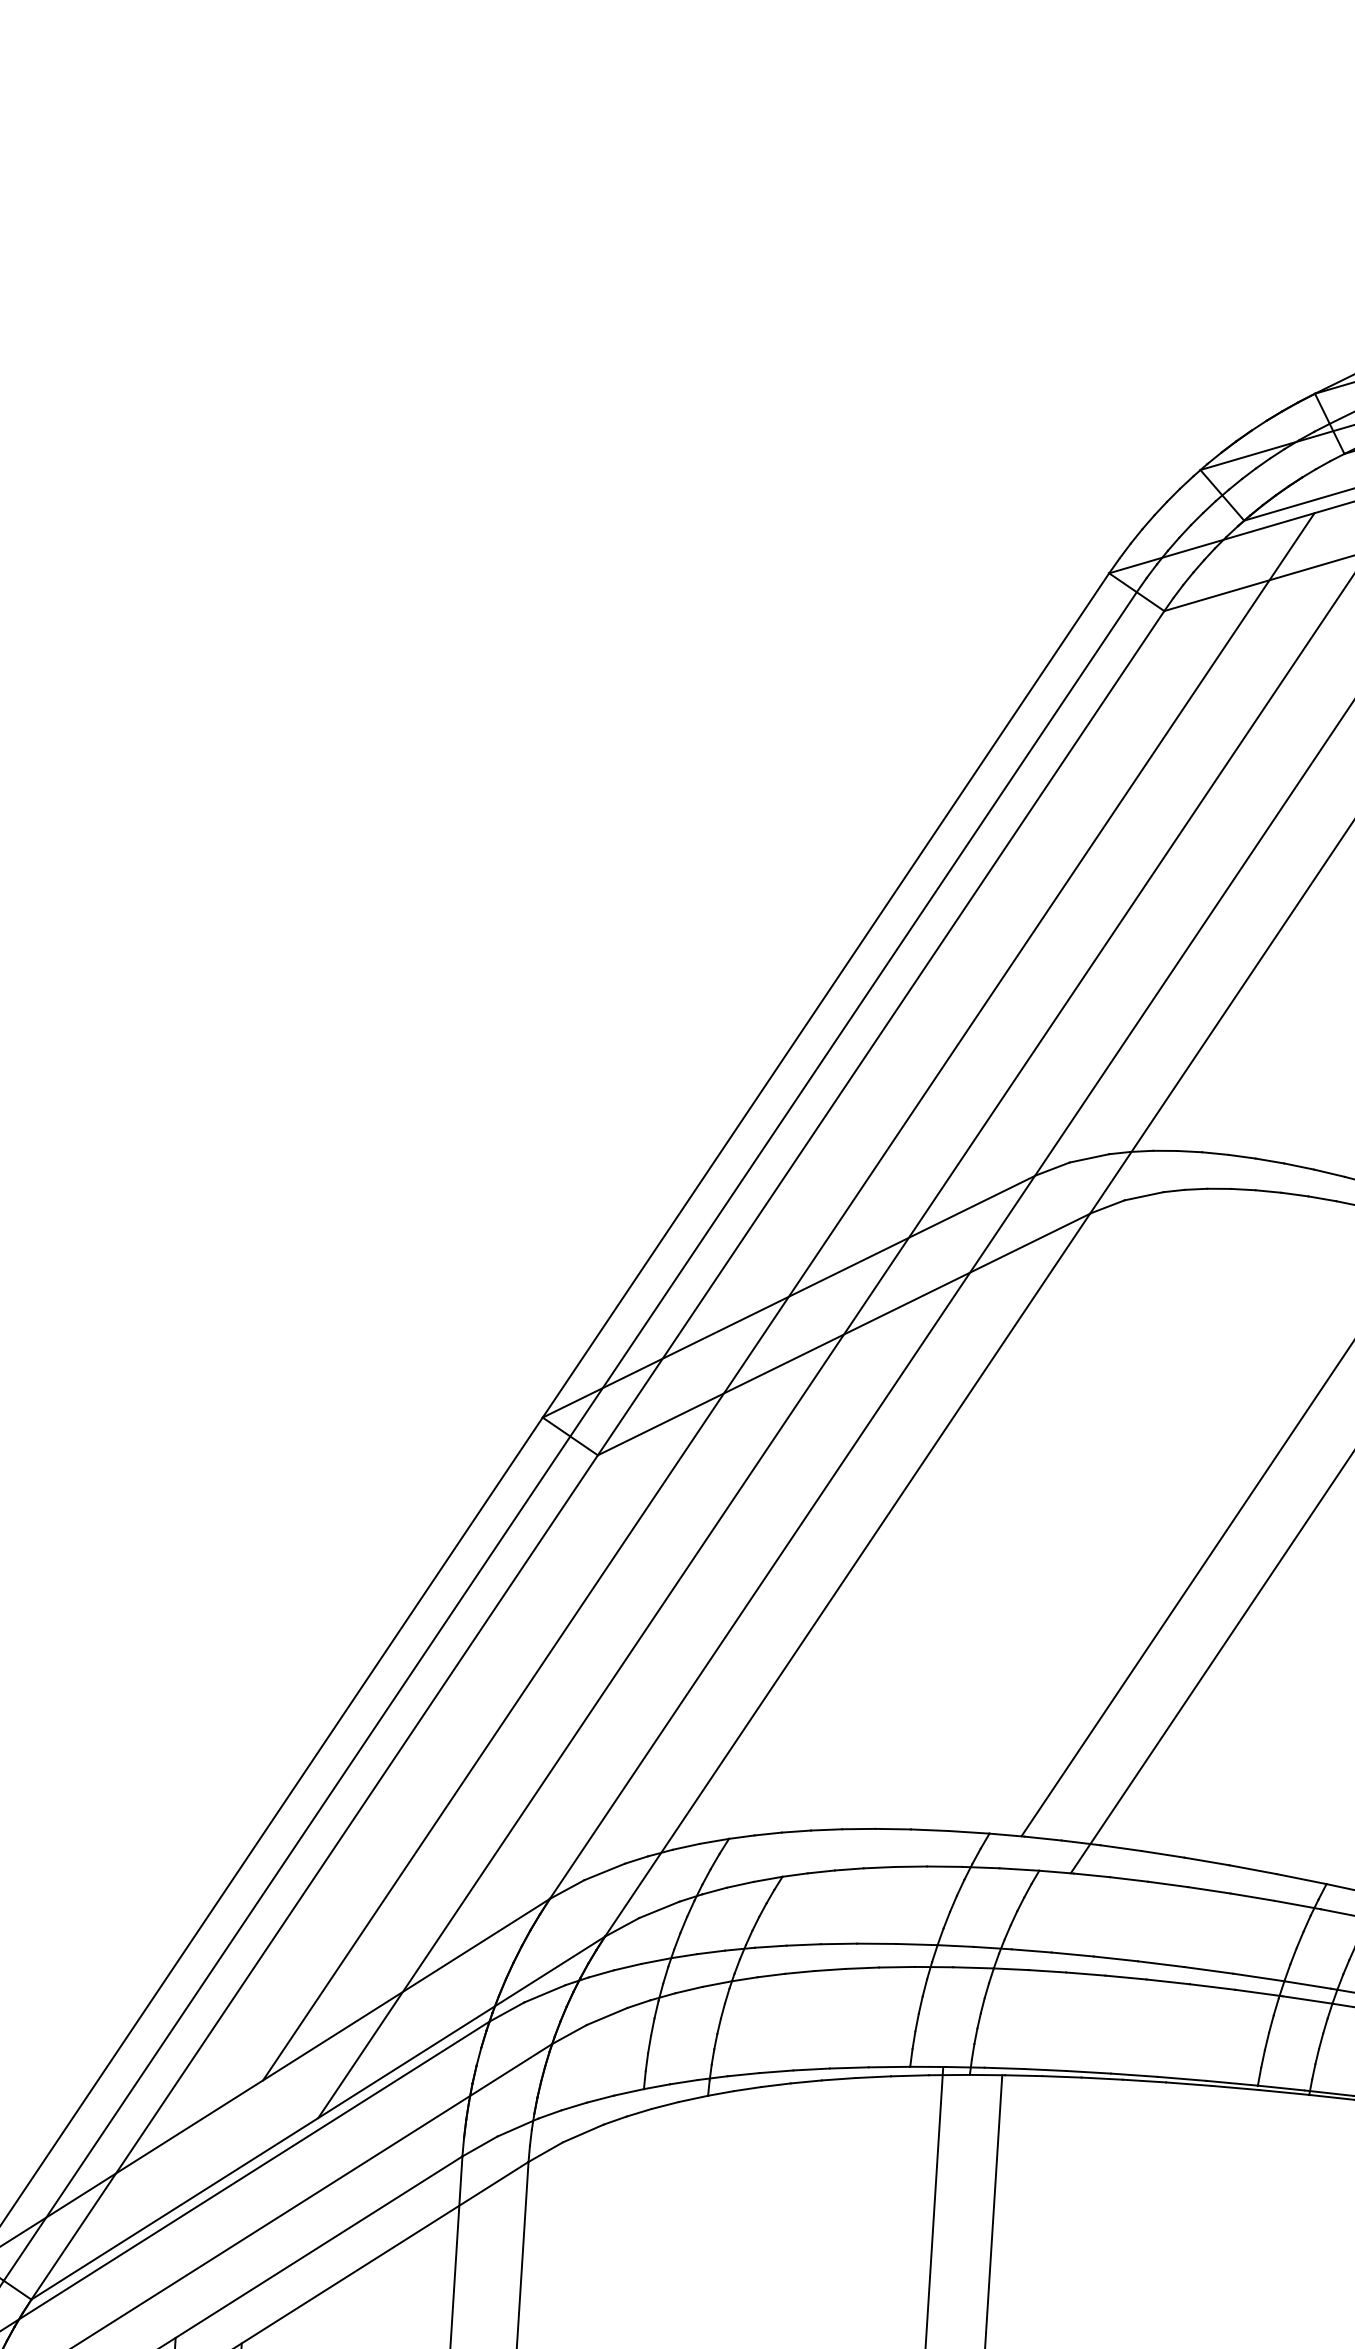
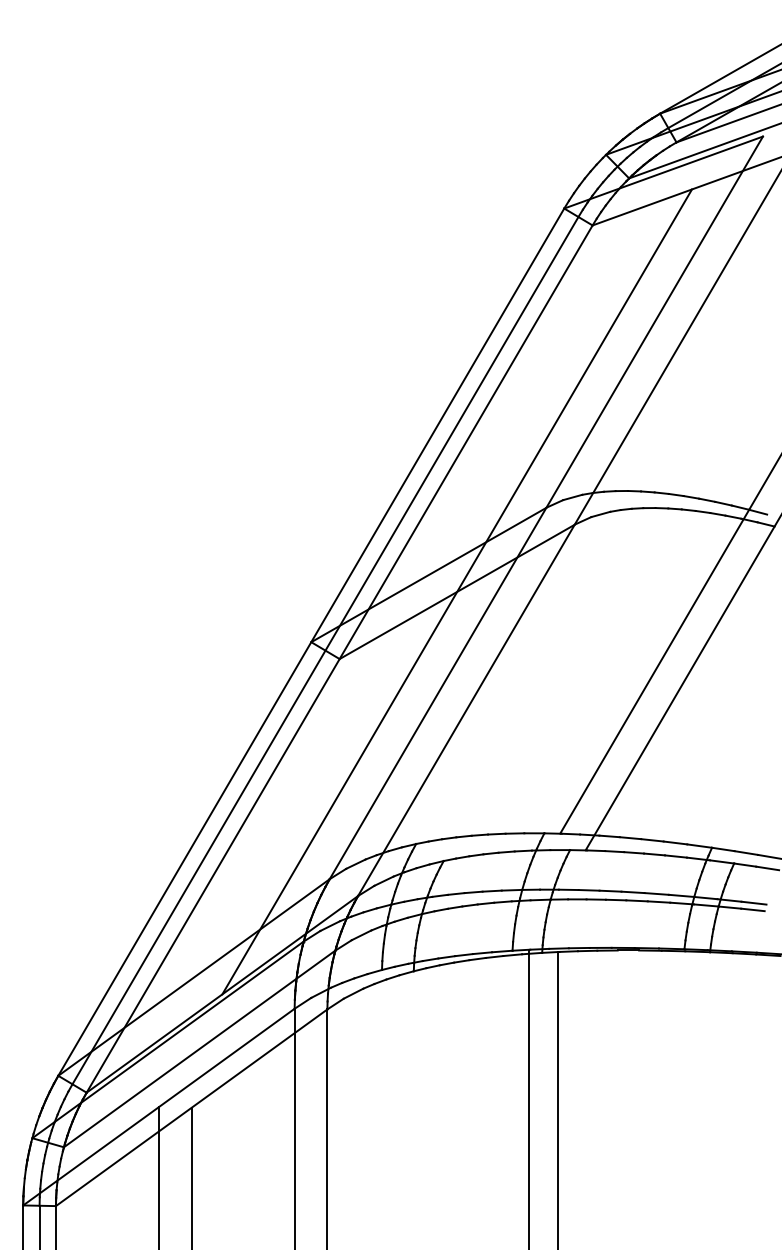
line: (788, 1295) -> (428, 574), removed

